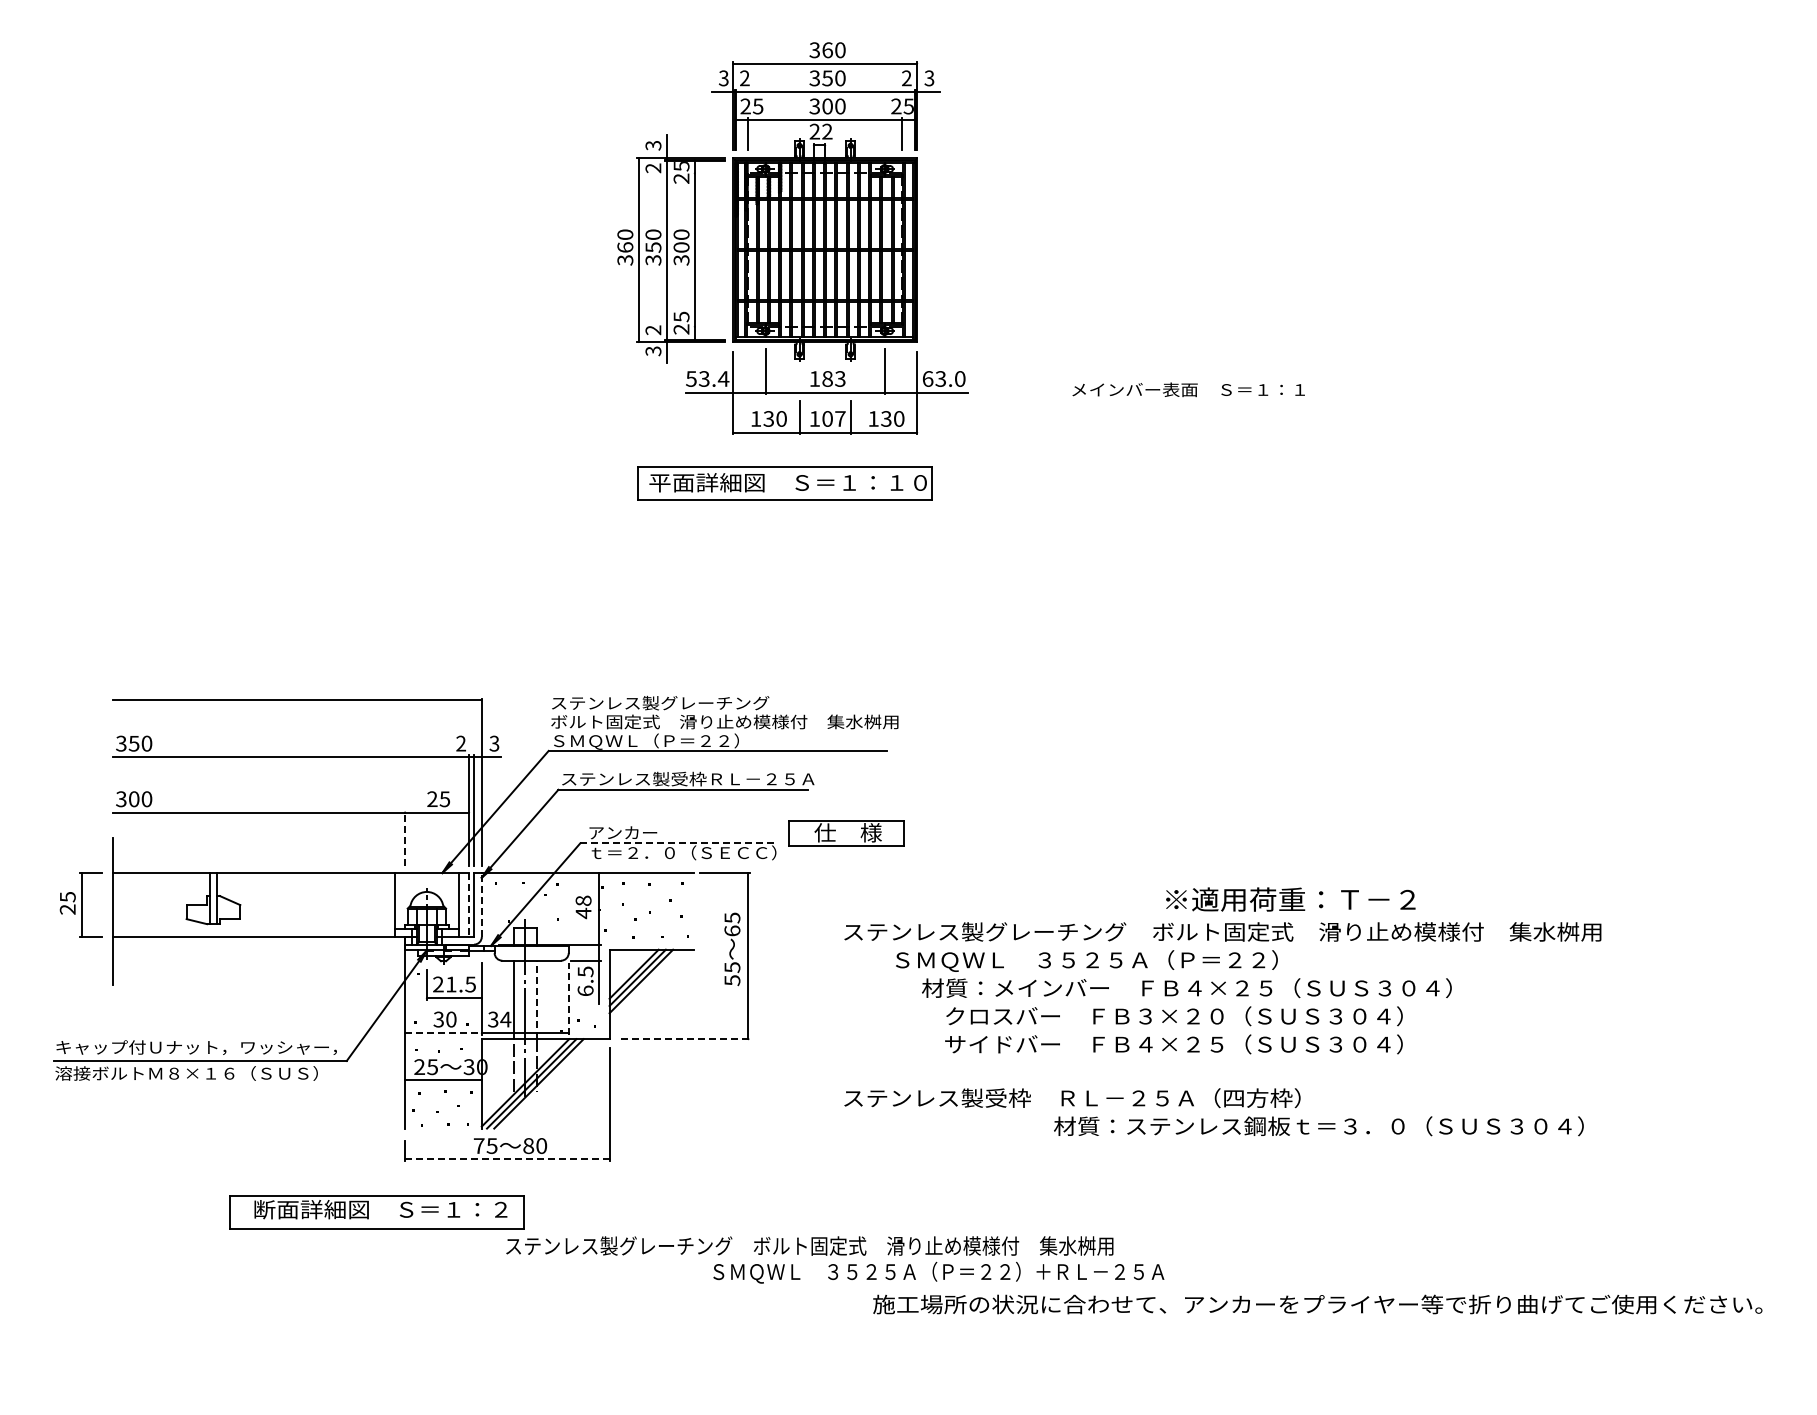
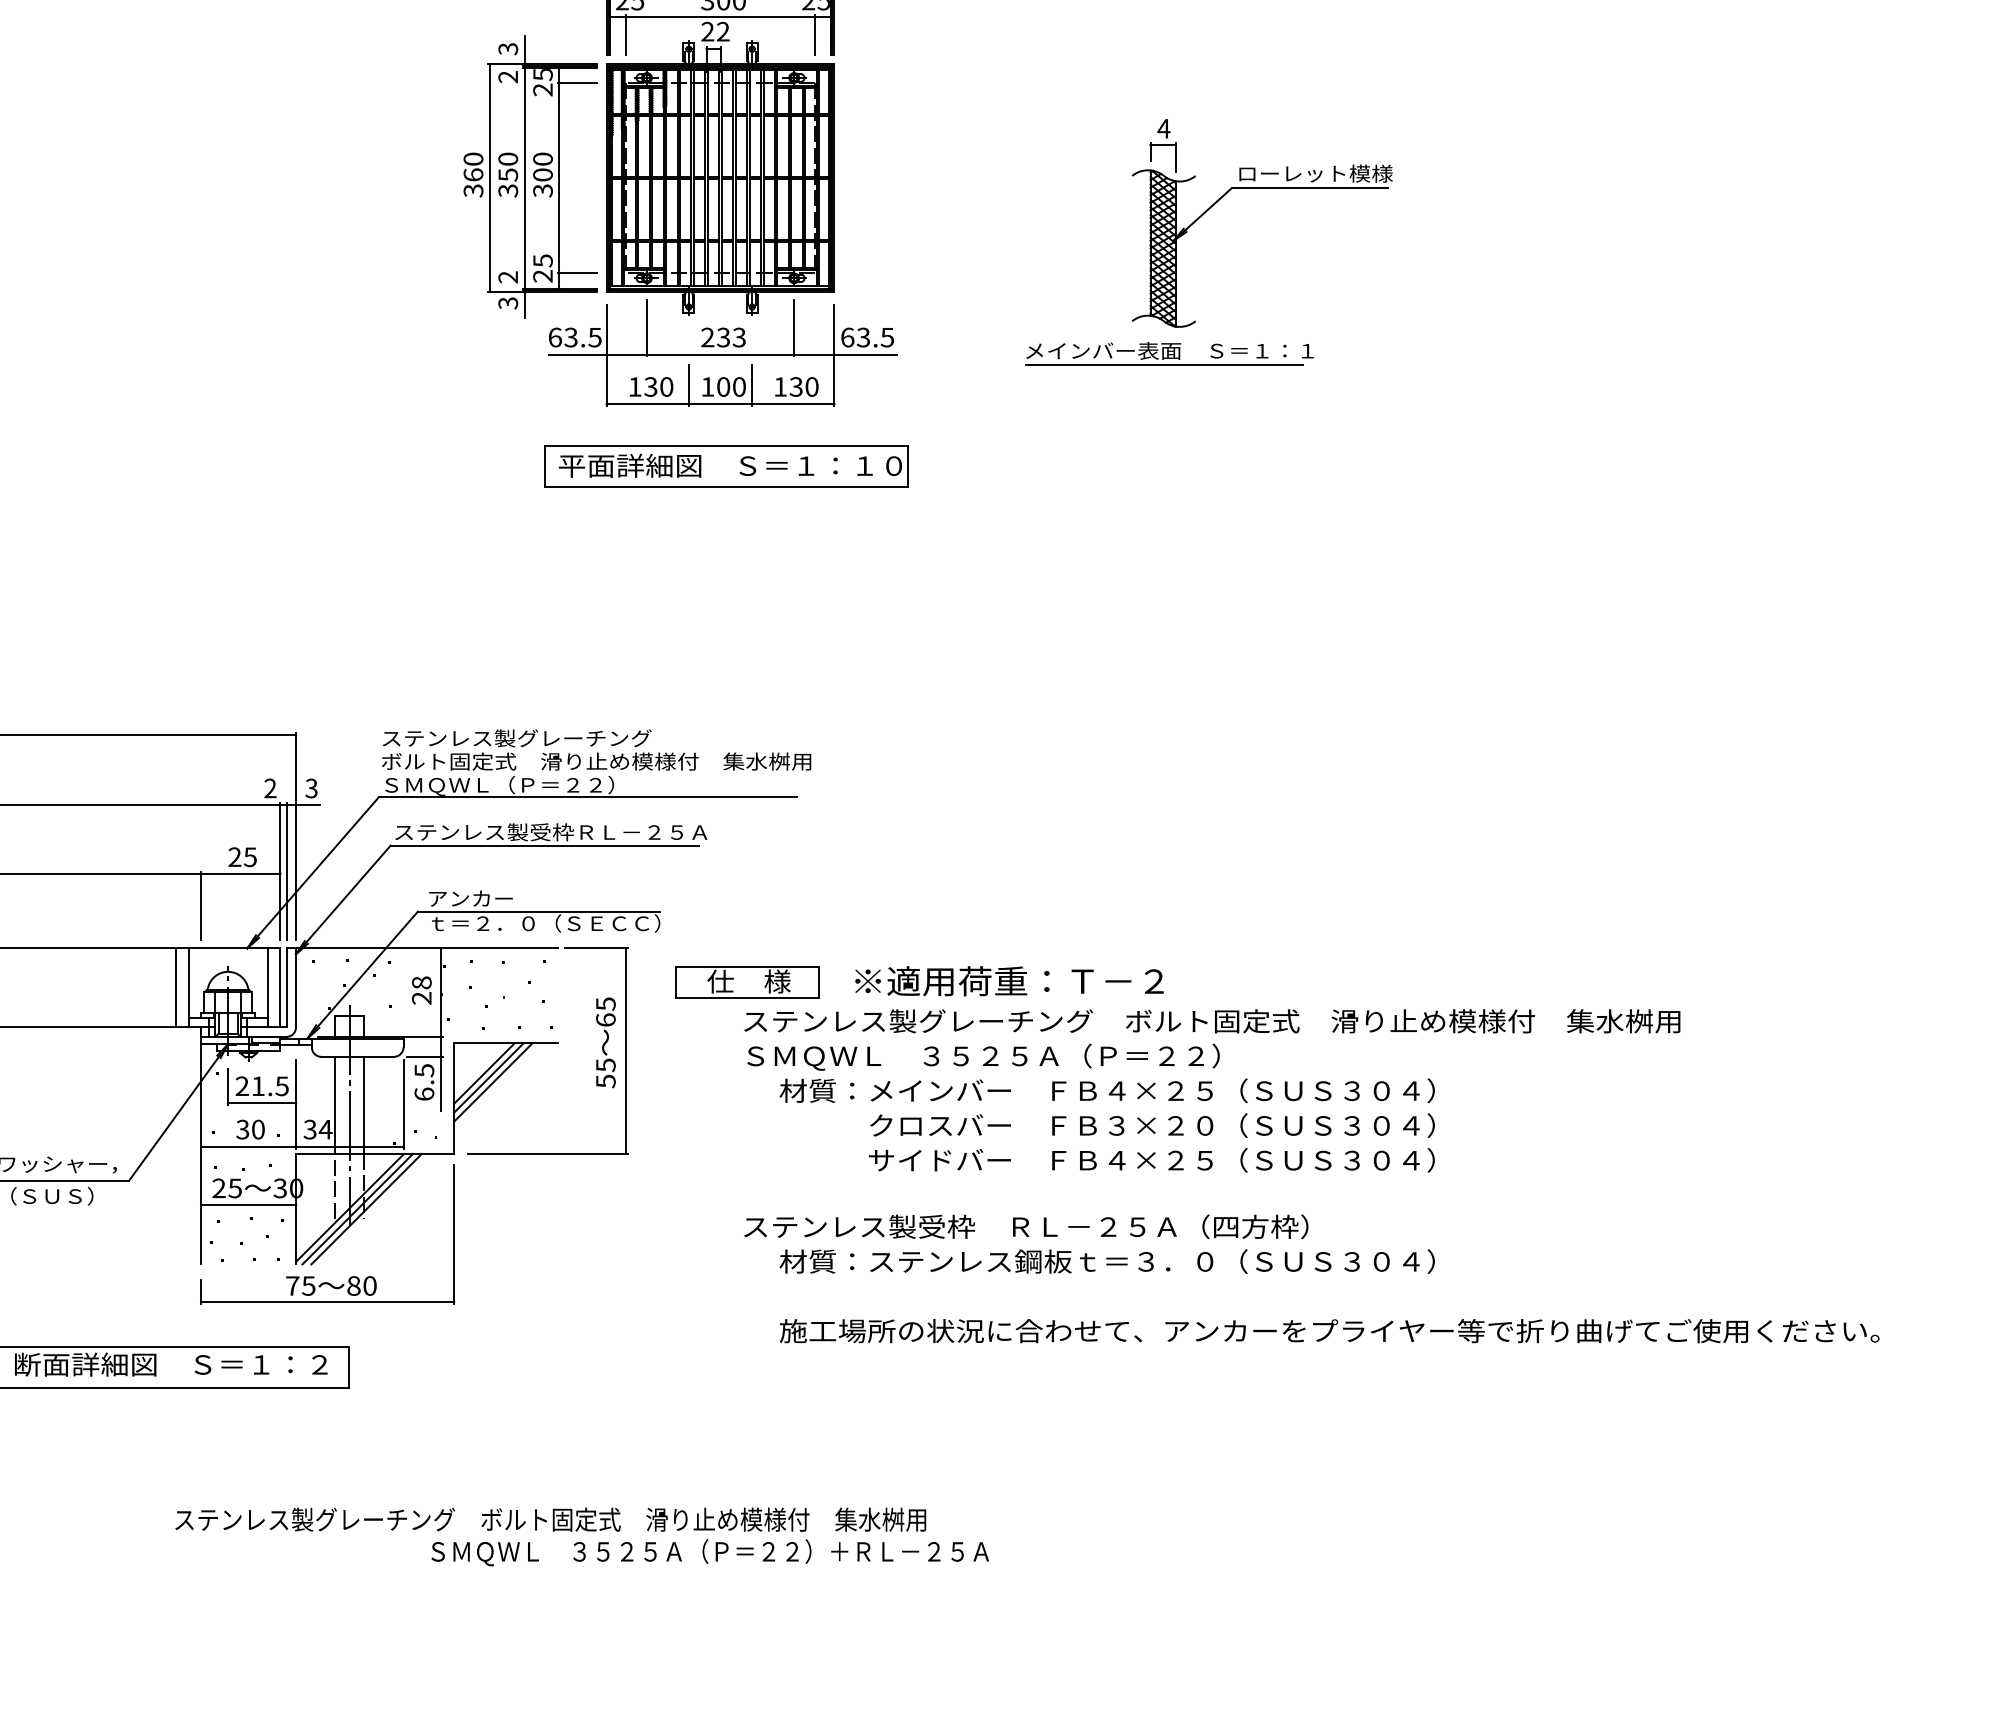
line: (709, 173) -> (577, 83), added
part: (1262, 258) -> (1261, 188), added
line: (709, 326) -> (577, 272), added
text: (707, 378) -> (575, 336), 53.4 -> 63.5
text: (820, 378) -> (714, 336), 183 -> 233
text: (959, 378) -> (886, 336), 63.0 -> 63.5
line: (1183, 401) -> (1163, 365), added
text: (840, 418) -> (739, 386), 107 -> 100
part: (784, 483) -> (725, 466), moved
part: (846, 833) -> (746, 982), moved
line: (405, 838) -> (201, 905), dashed -> solid
line: (678, 843) -> (539, 911), dashed -> solid
text: (1290, 899) -> (1009, 981), moved
line: (384, 904) -> (175, 987), added
line: (469, 904) -> (280, 987), dashed -> solid
line: (481, 904) -> (295, 987), dashed -> solid
text: (583, 913) -> (421, 998), 48 -> 28
text: (1173, 974) -> (1090, 1073), moved
line: (536, 999) -> (363, 1104), dashed -> solid
line: (568, 999) -> (403, 1104), dashed -> solid
line: (444, 1033) -> (249, 1146), dashed -> solid
line: (685, 1039) -> (547, 1154), dashed -> solid
text: (1318, 1126) -> (1106, 1261), moved
line: (507, 1159) -> (327, 1302), dashed -> solid
text: (835, 1259) -> (582, 1536), moved
text: (1317, 1304) -> (1329, 1331), moved

